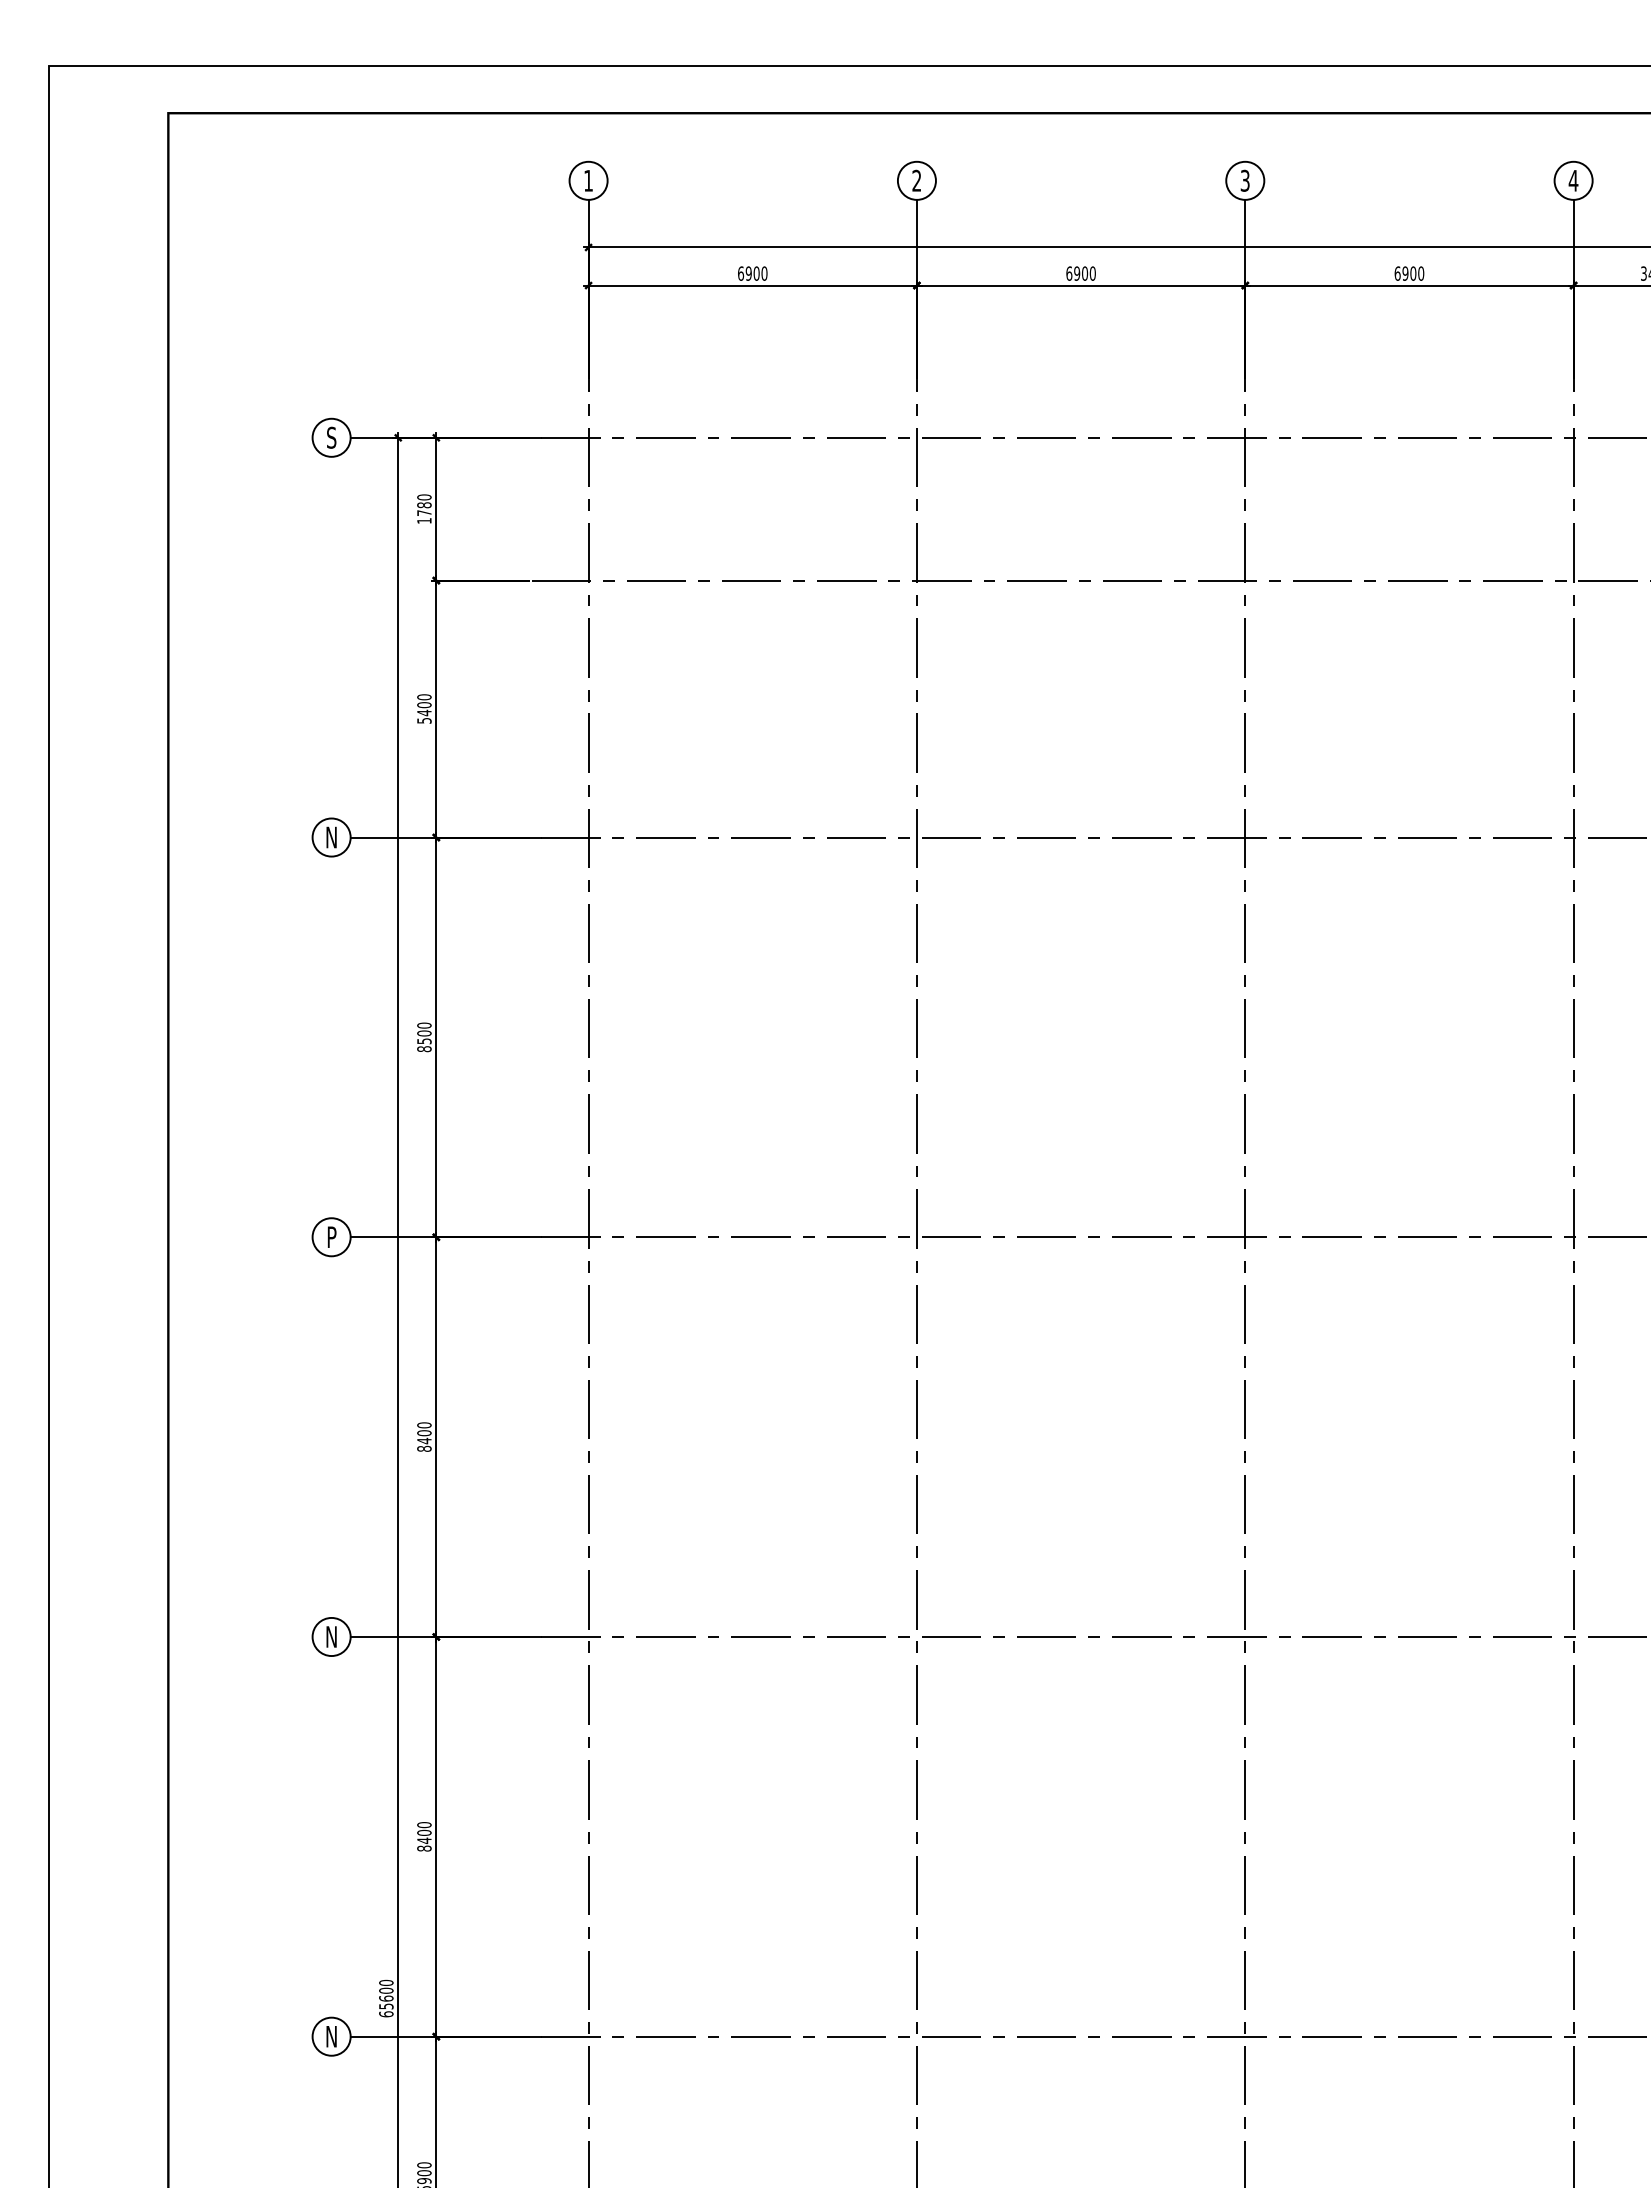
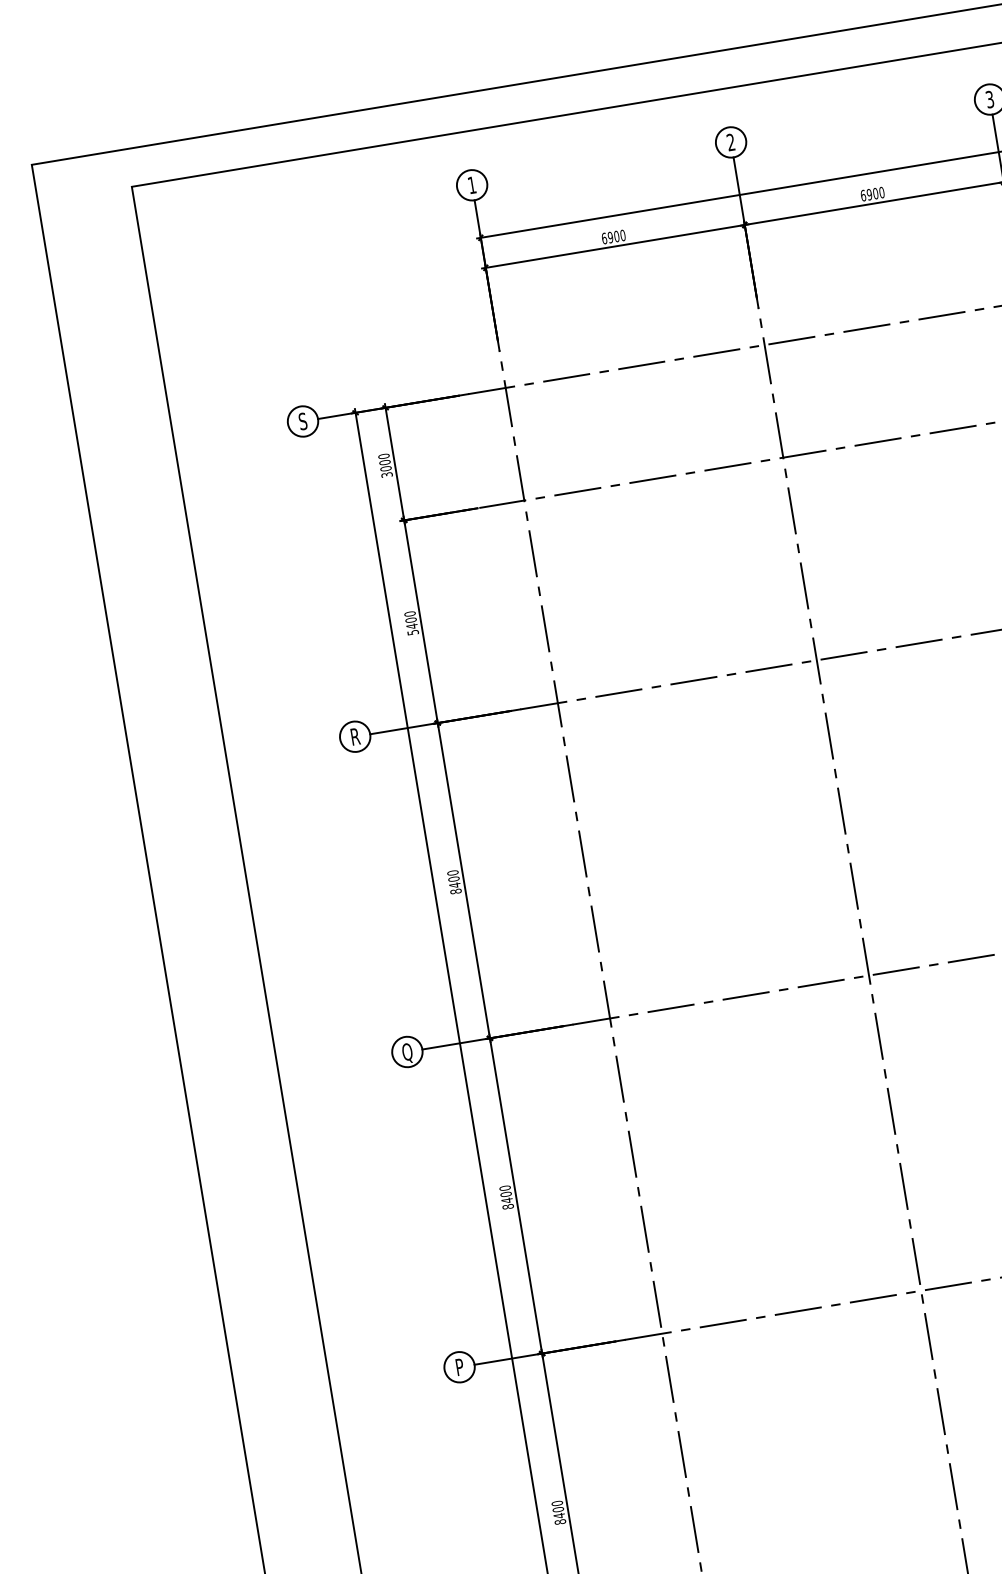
text: (424, 512) -> (386, 468), 1780 -> 3000
text: (331, 837) -> (355, 736), N -> R
text: (424, 1041) -> (455, 885), 8500 -> 8400
text: (331, 1238) -> (407, 1052), P -> Q
text: (331, 1636) -> (459, 1366), N -> P

